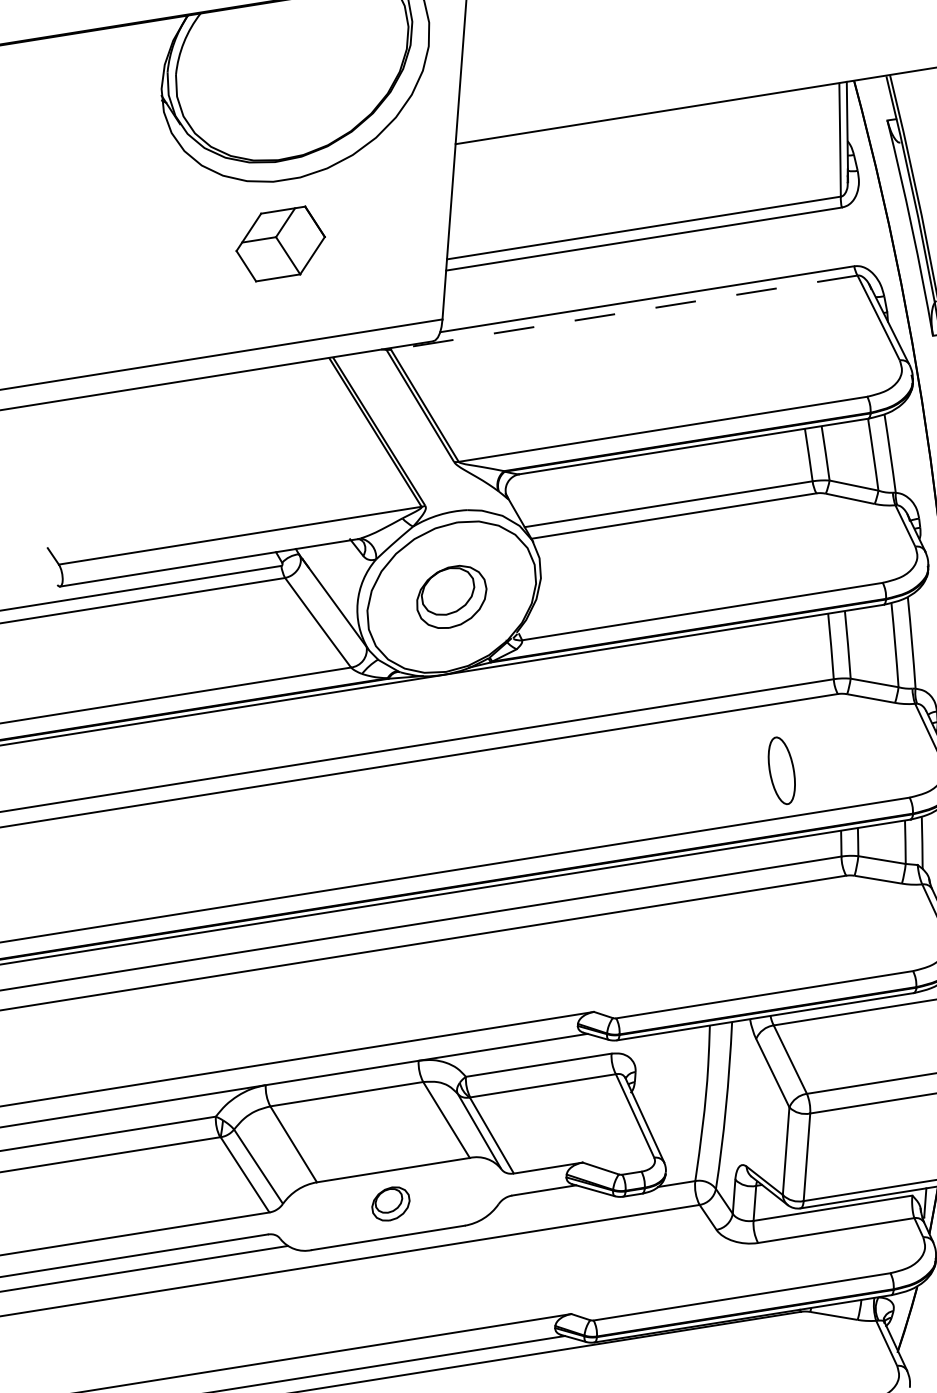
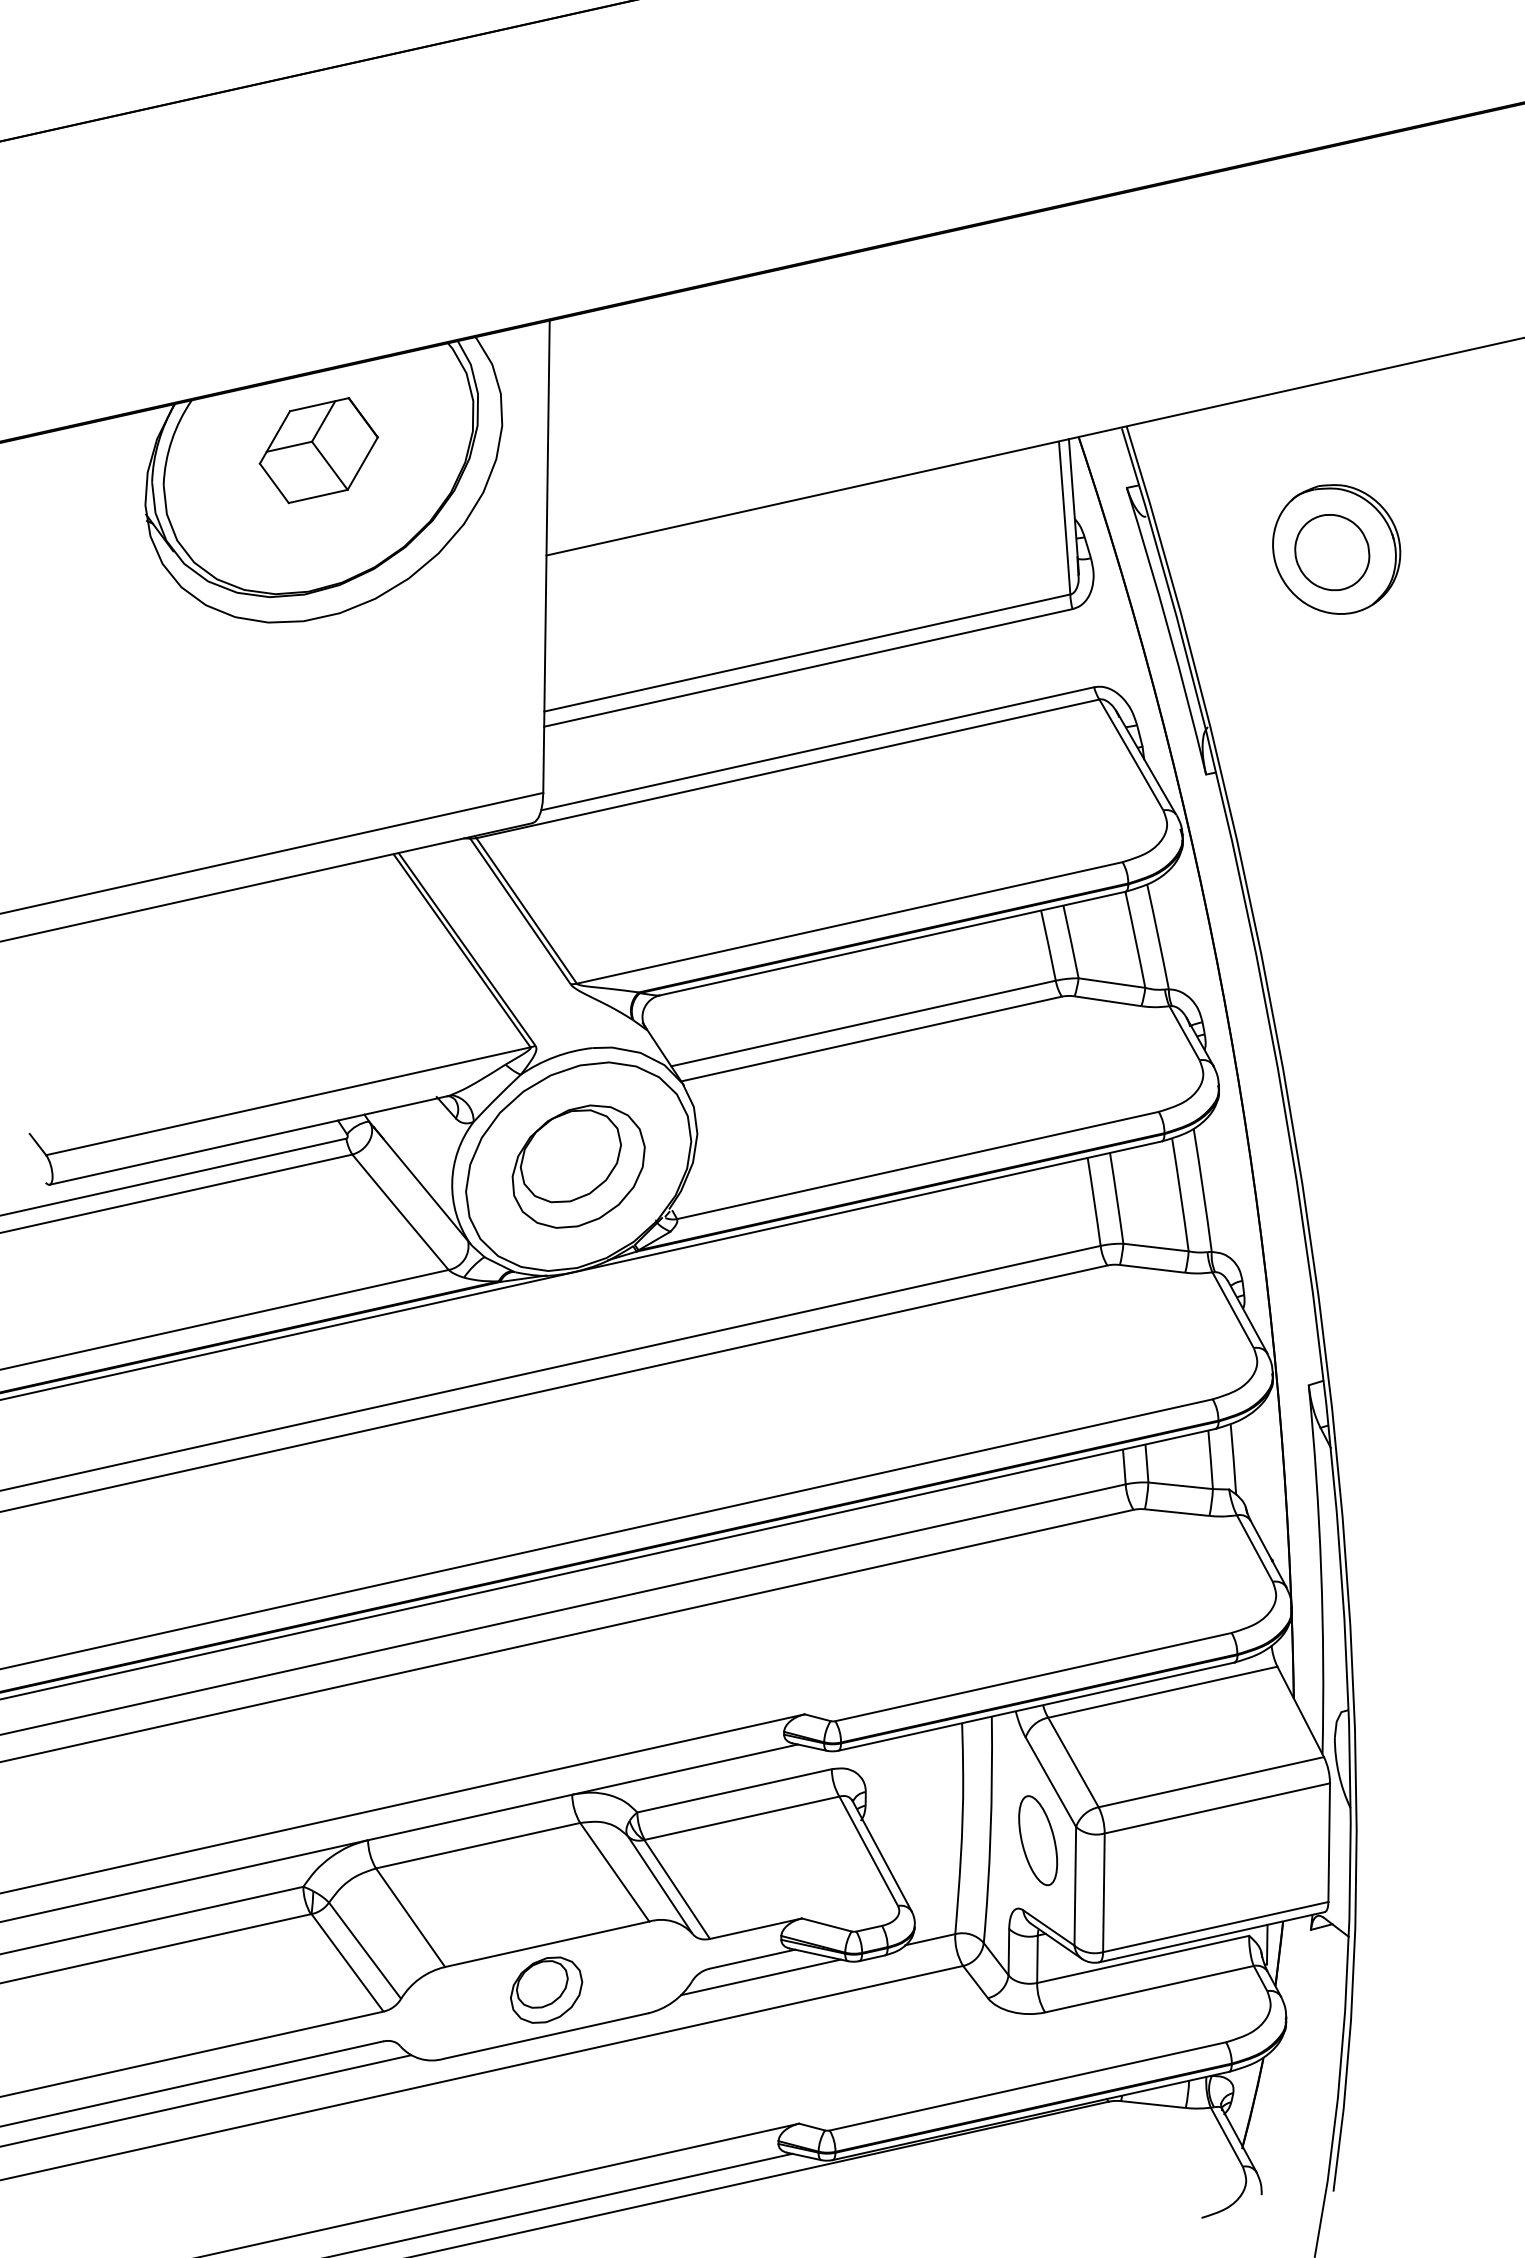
part: (280, 243) -> (318, 450), moved
line: (624, 312) -> (787, 768), dashed -> solid
part: (451, 596) -> (578, 1166), size x1.43
part: (782, 770) -> (1038, 1840), moved
part: (390, 1203) -> (546, 1989), size x1.43
line: (549, 1204) -> (760, 1977), added

